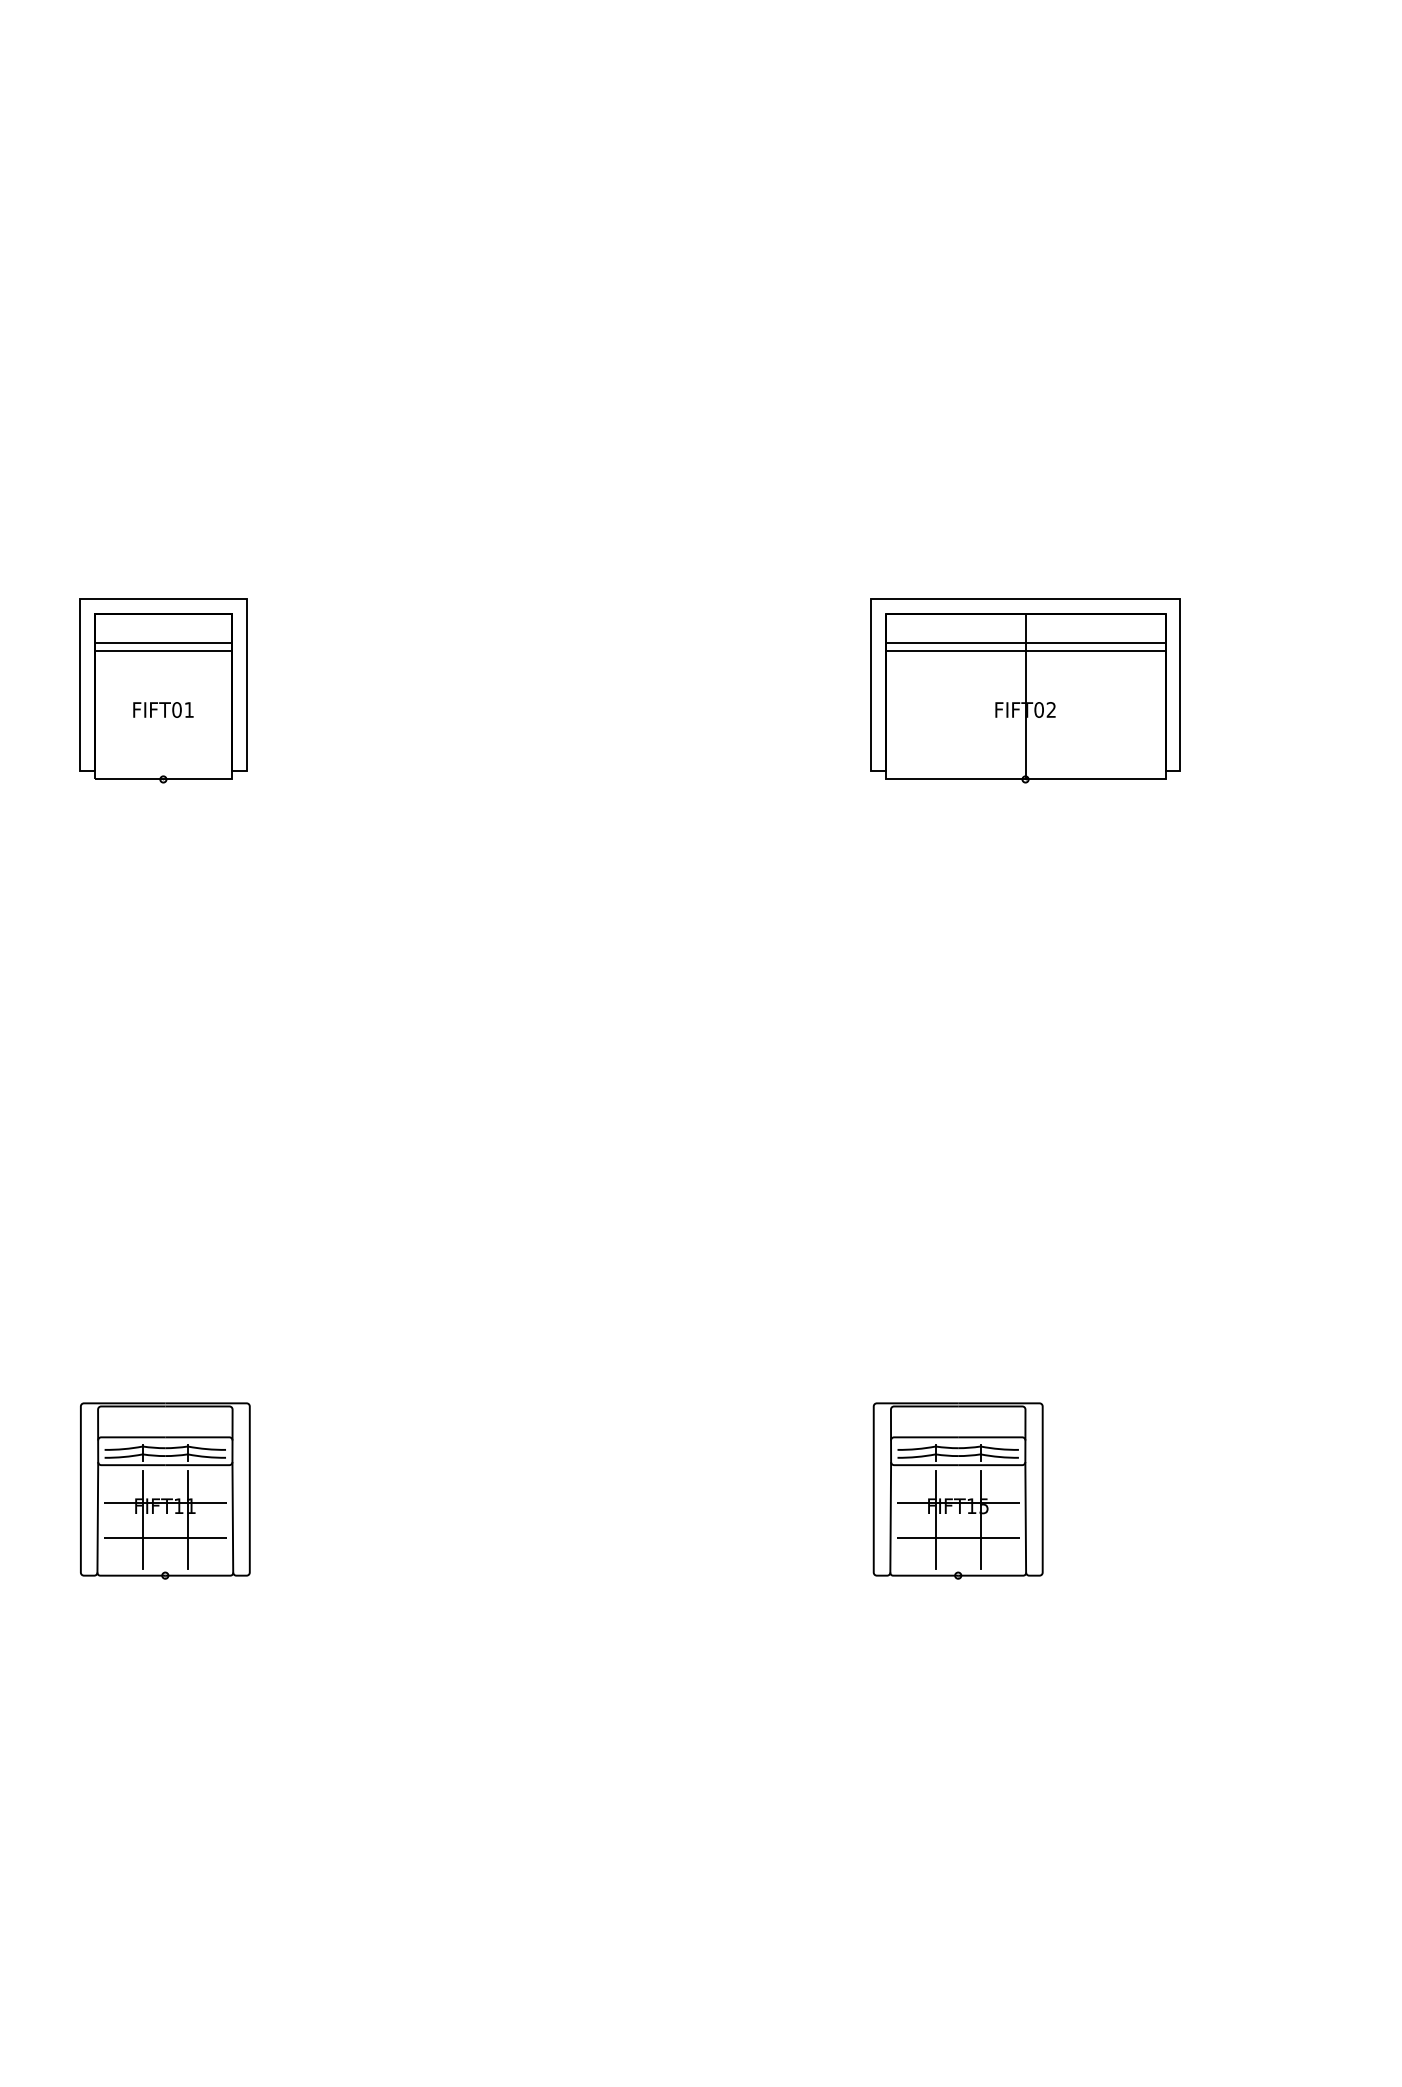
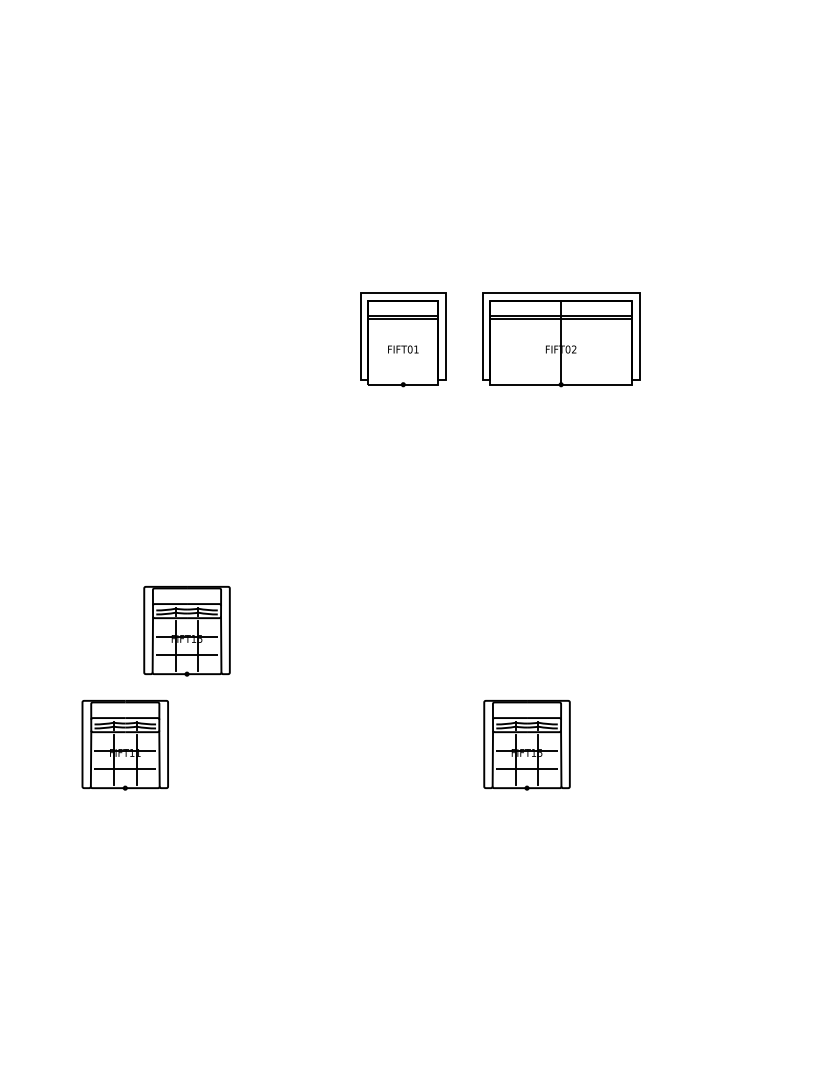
part: (163, 690) -> (403, 339), moved
part: (286, 1266) -> (186, 631), added

